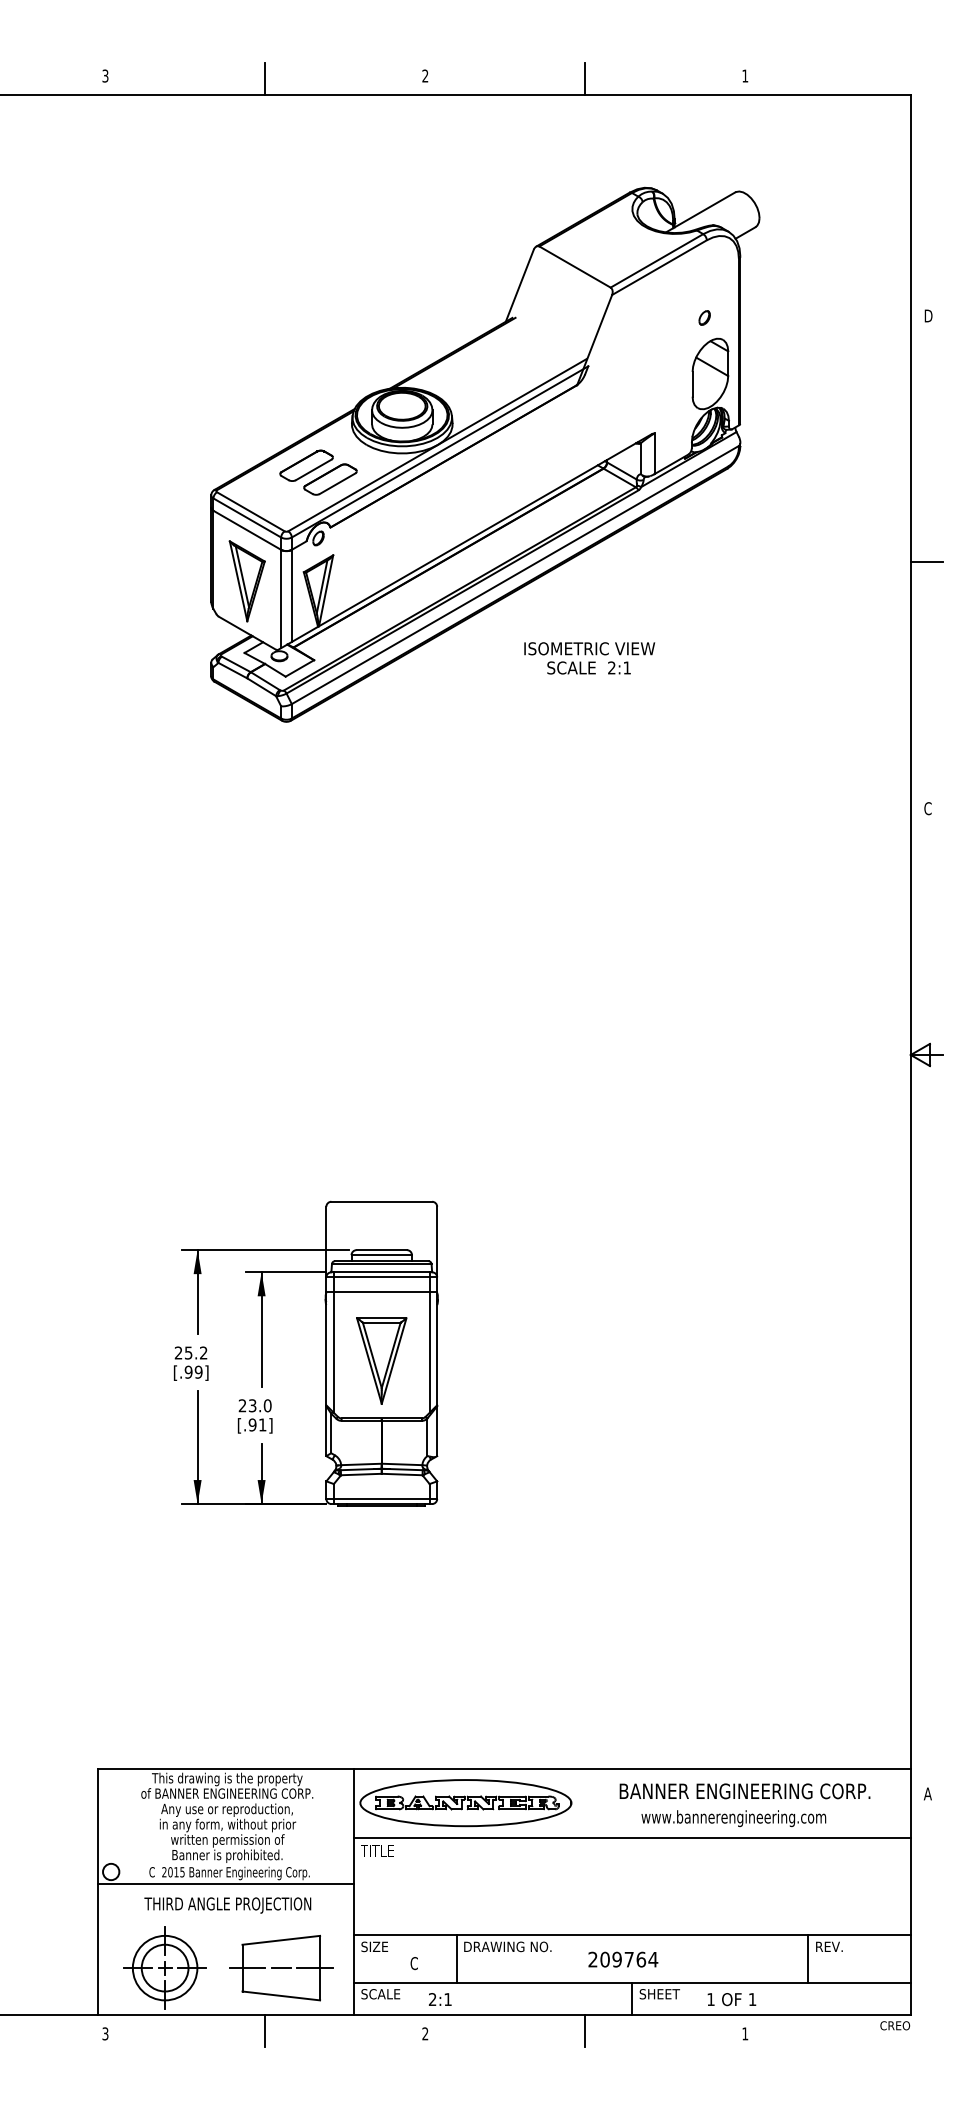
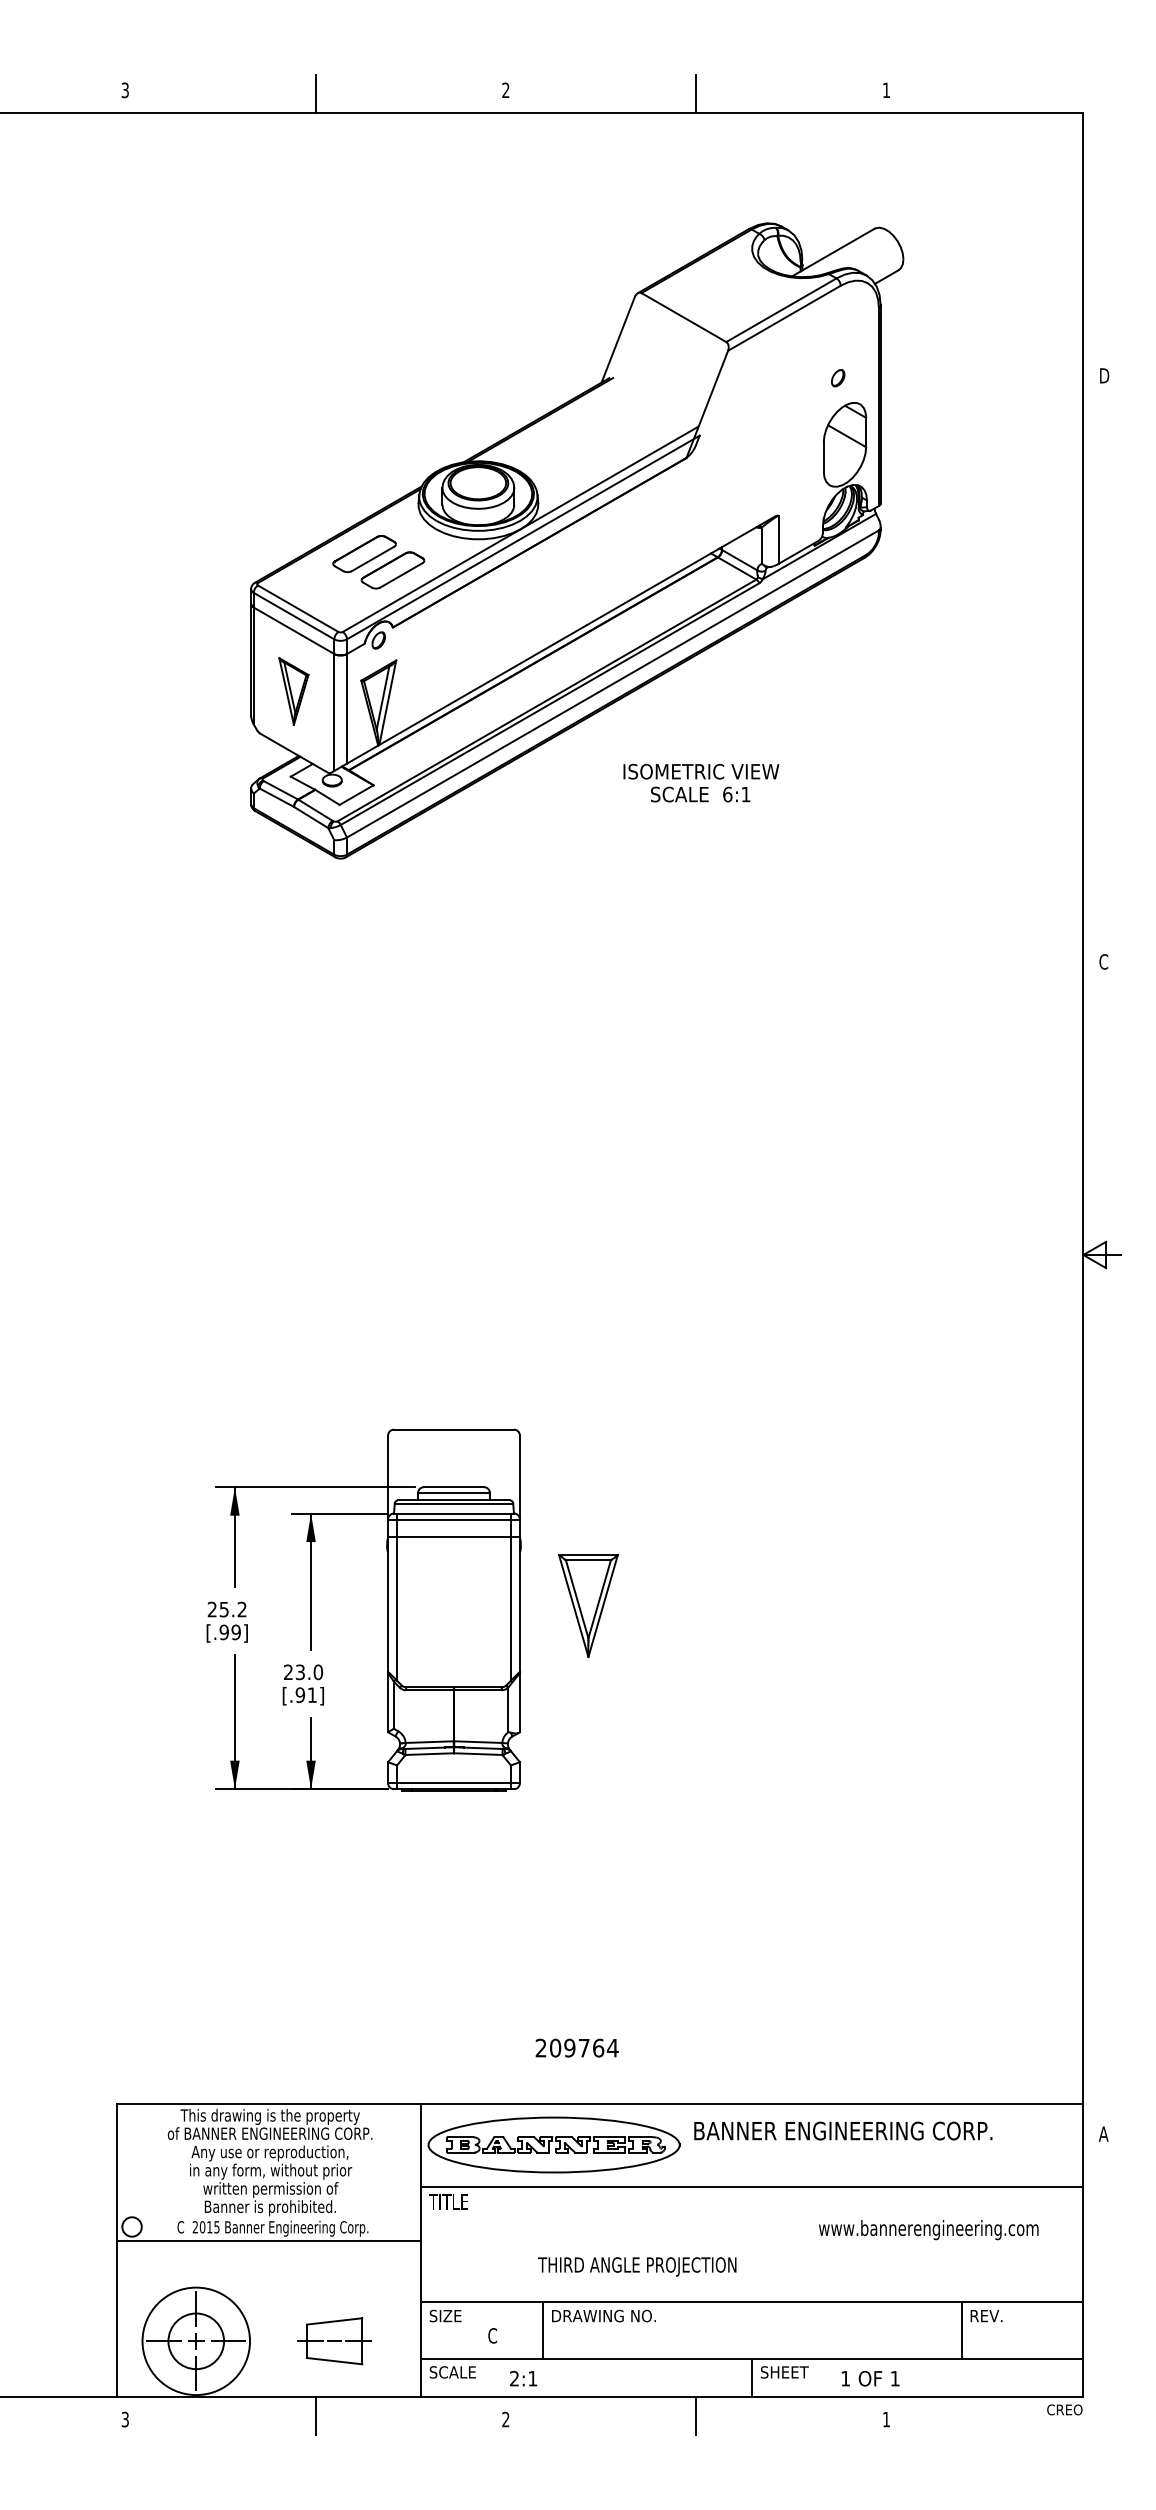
line: (926, 562) -> (1102, 669), removed
part: (246, 581) -> (293, 691), size x0.7
text: (611, 667) -> (727, 793), 2:1 -> 6:1
part: (381, 1360) -> (588, 1605), moved
text: (744, 1791) -> (842, 2131), moved
text: (733, 1818) -> (928, 2229), moved
text: (227, 1905) -> (636, 2266), moved
text: (623, 1959) -> (577, 2047), moved
circle: (164, 1967) -> (195, 2340), size x1.4
part: (281, 1967) -> (334, 2340), size x0.6

